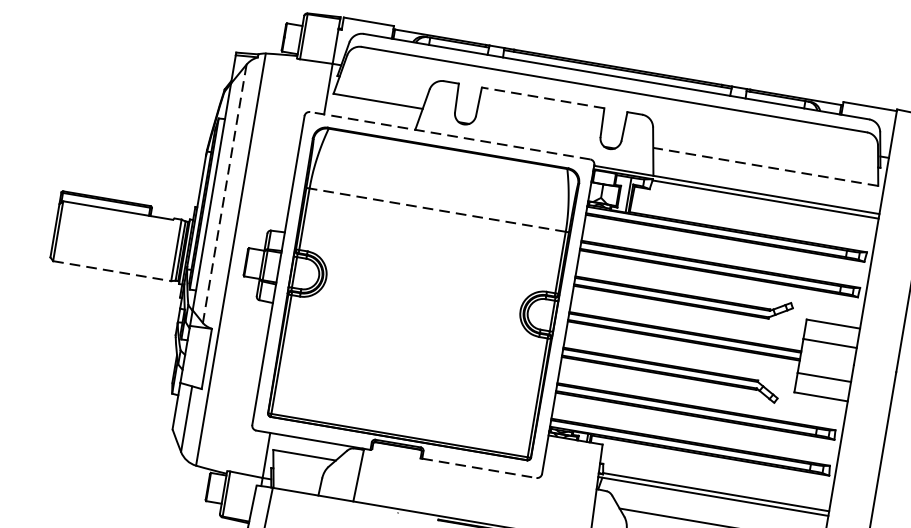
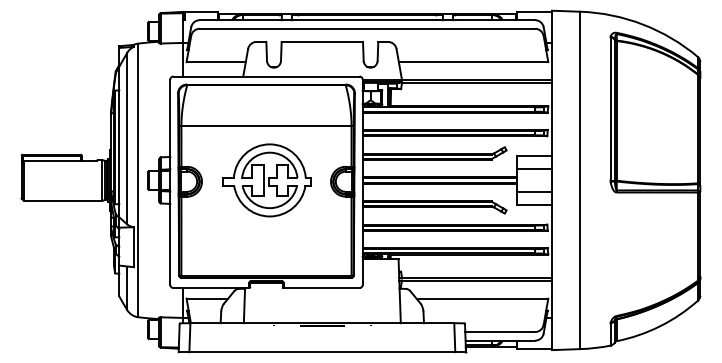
line: (543, 97) -> (322, 41), dashed -> solid
line: (450, 135) -> (266, 76), dashed -> solid
line: (765, 167) -> (473, 62), dashed -> solid
line: (225, 193) -> (127, 138), dashed -> solid
line: (437, 209) -> (266, 125), dashed -> solid
line: (113, 270) -> (63, 200), dashed -> solid
part: (423, 292) -> (266, 180), added
line: (479, 468) -> (321, 288), dashed -> solid

